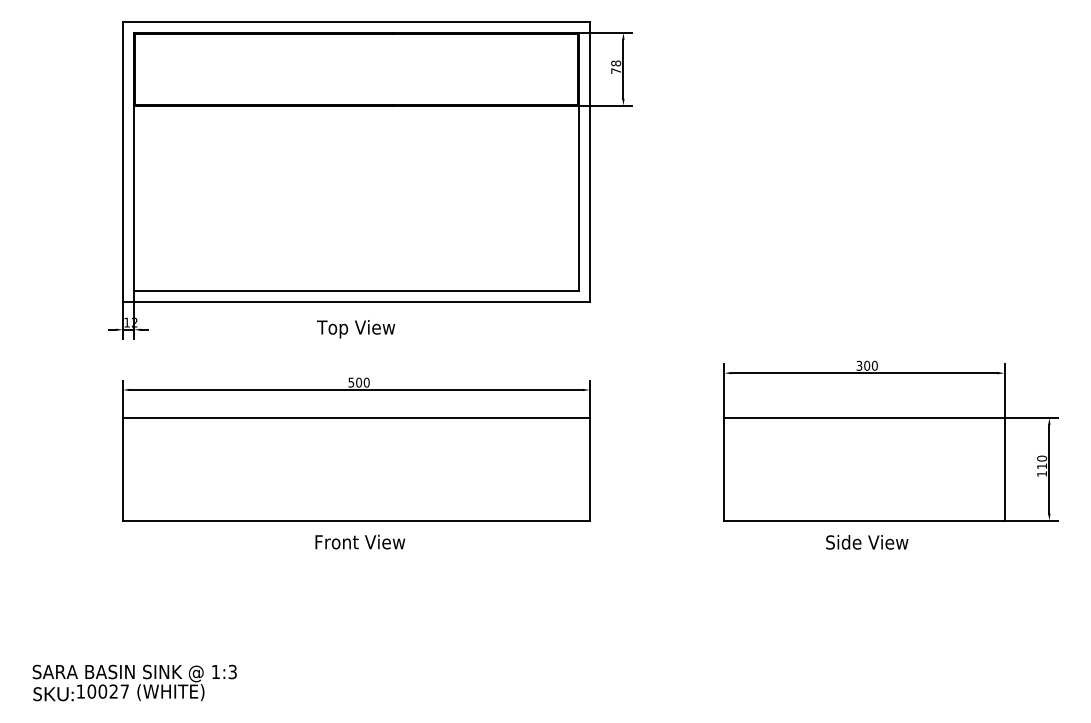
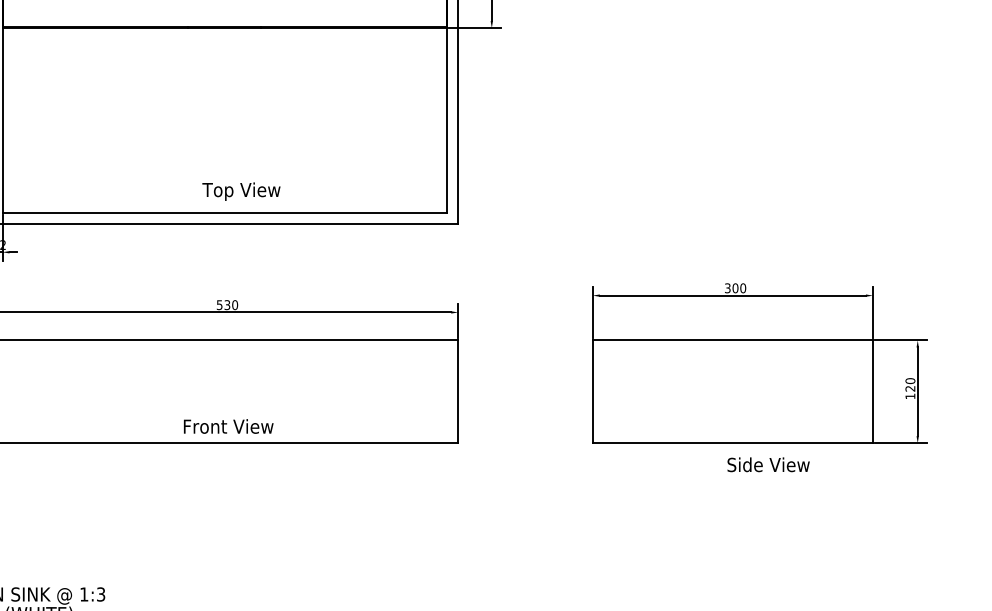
text: (356, 329) -> (241, 191), moved
text: (359, 382) -> (227, 304), 500 -> 530
text: (1041, 466) -> (909, 388), 110 -> 120
text: (360, 541) -> (228, 425), moved
text: (867, 542) -> (768, 464), moved

